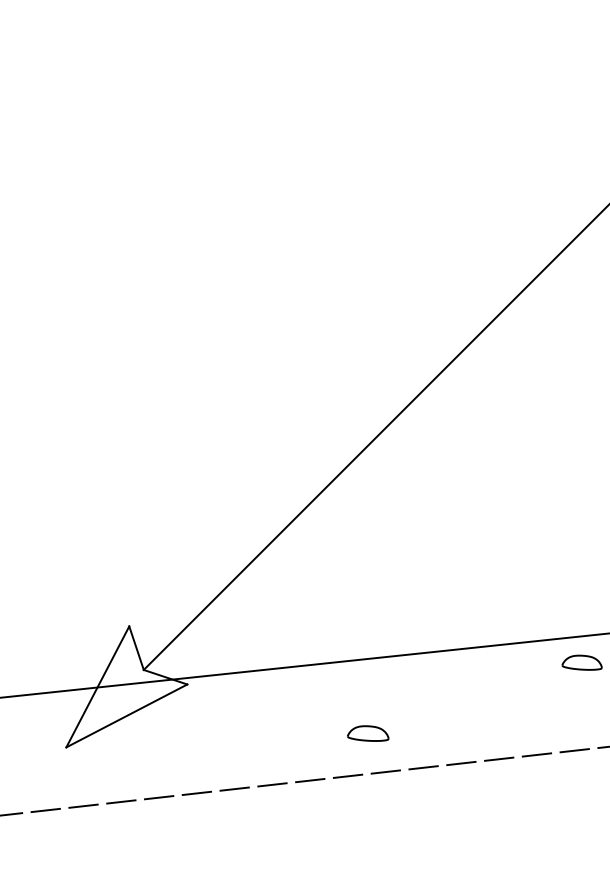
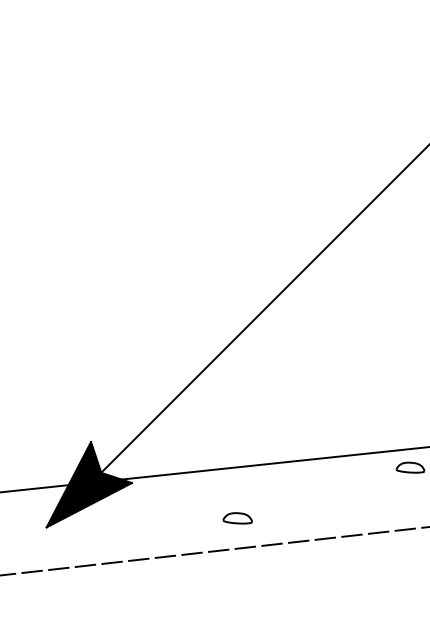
fill: (126, 686) -> (89, 484), added
part: (368, 733) -> (237, 518), moved

